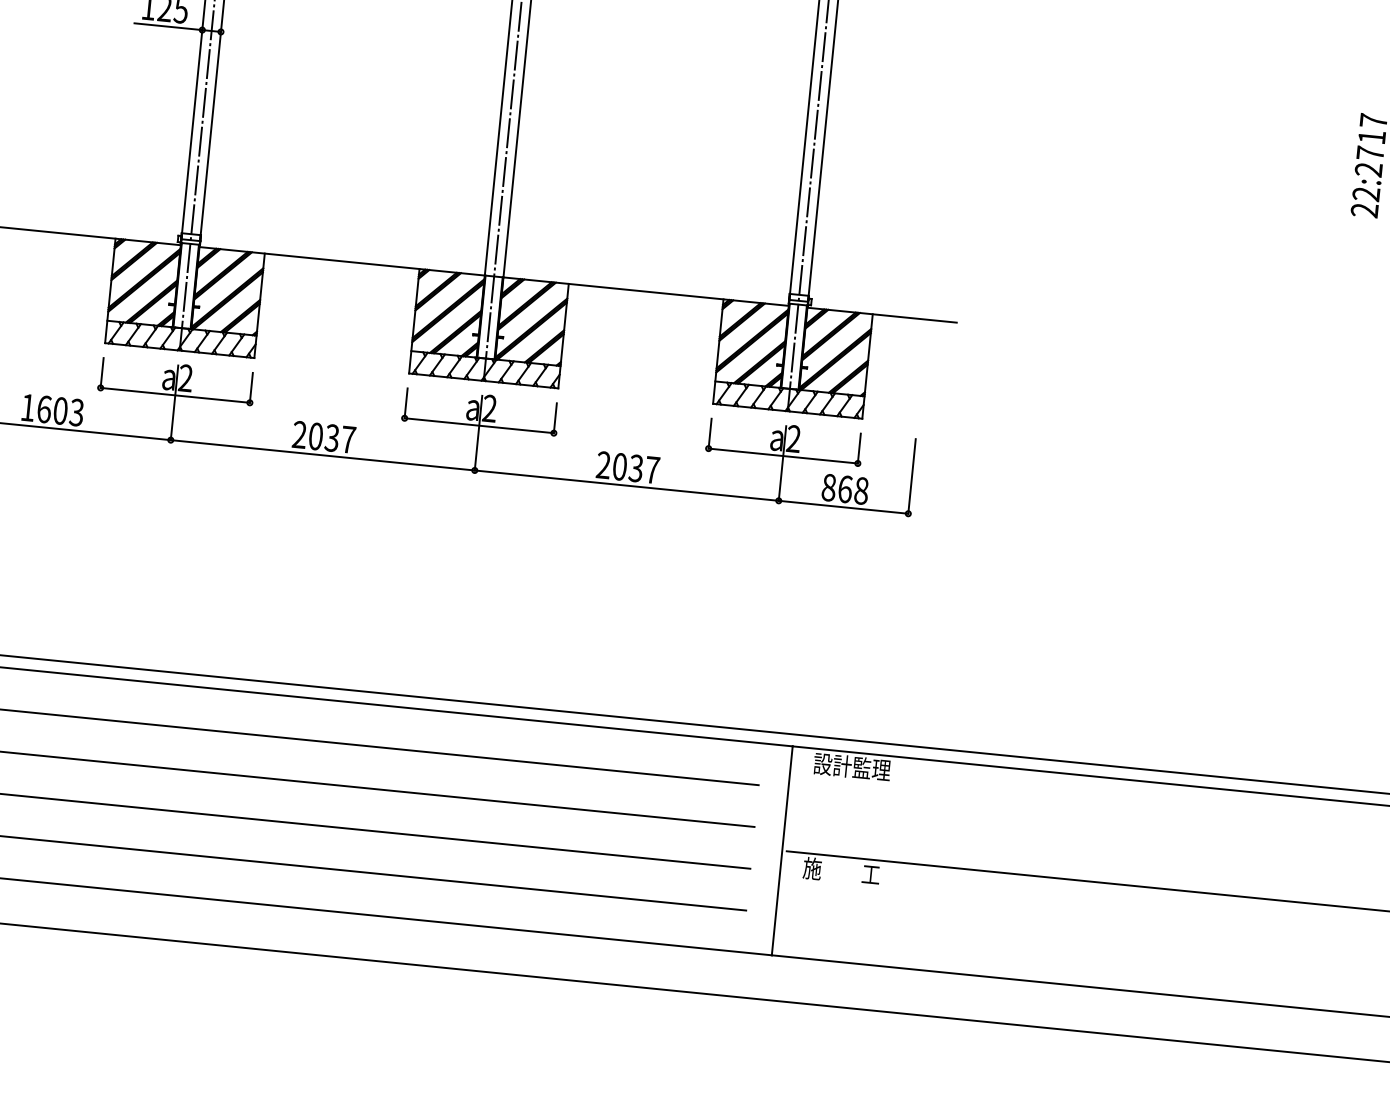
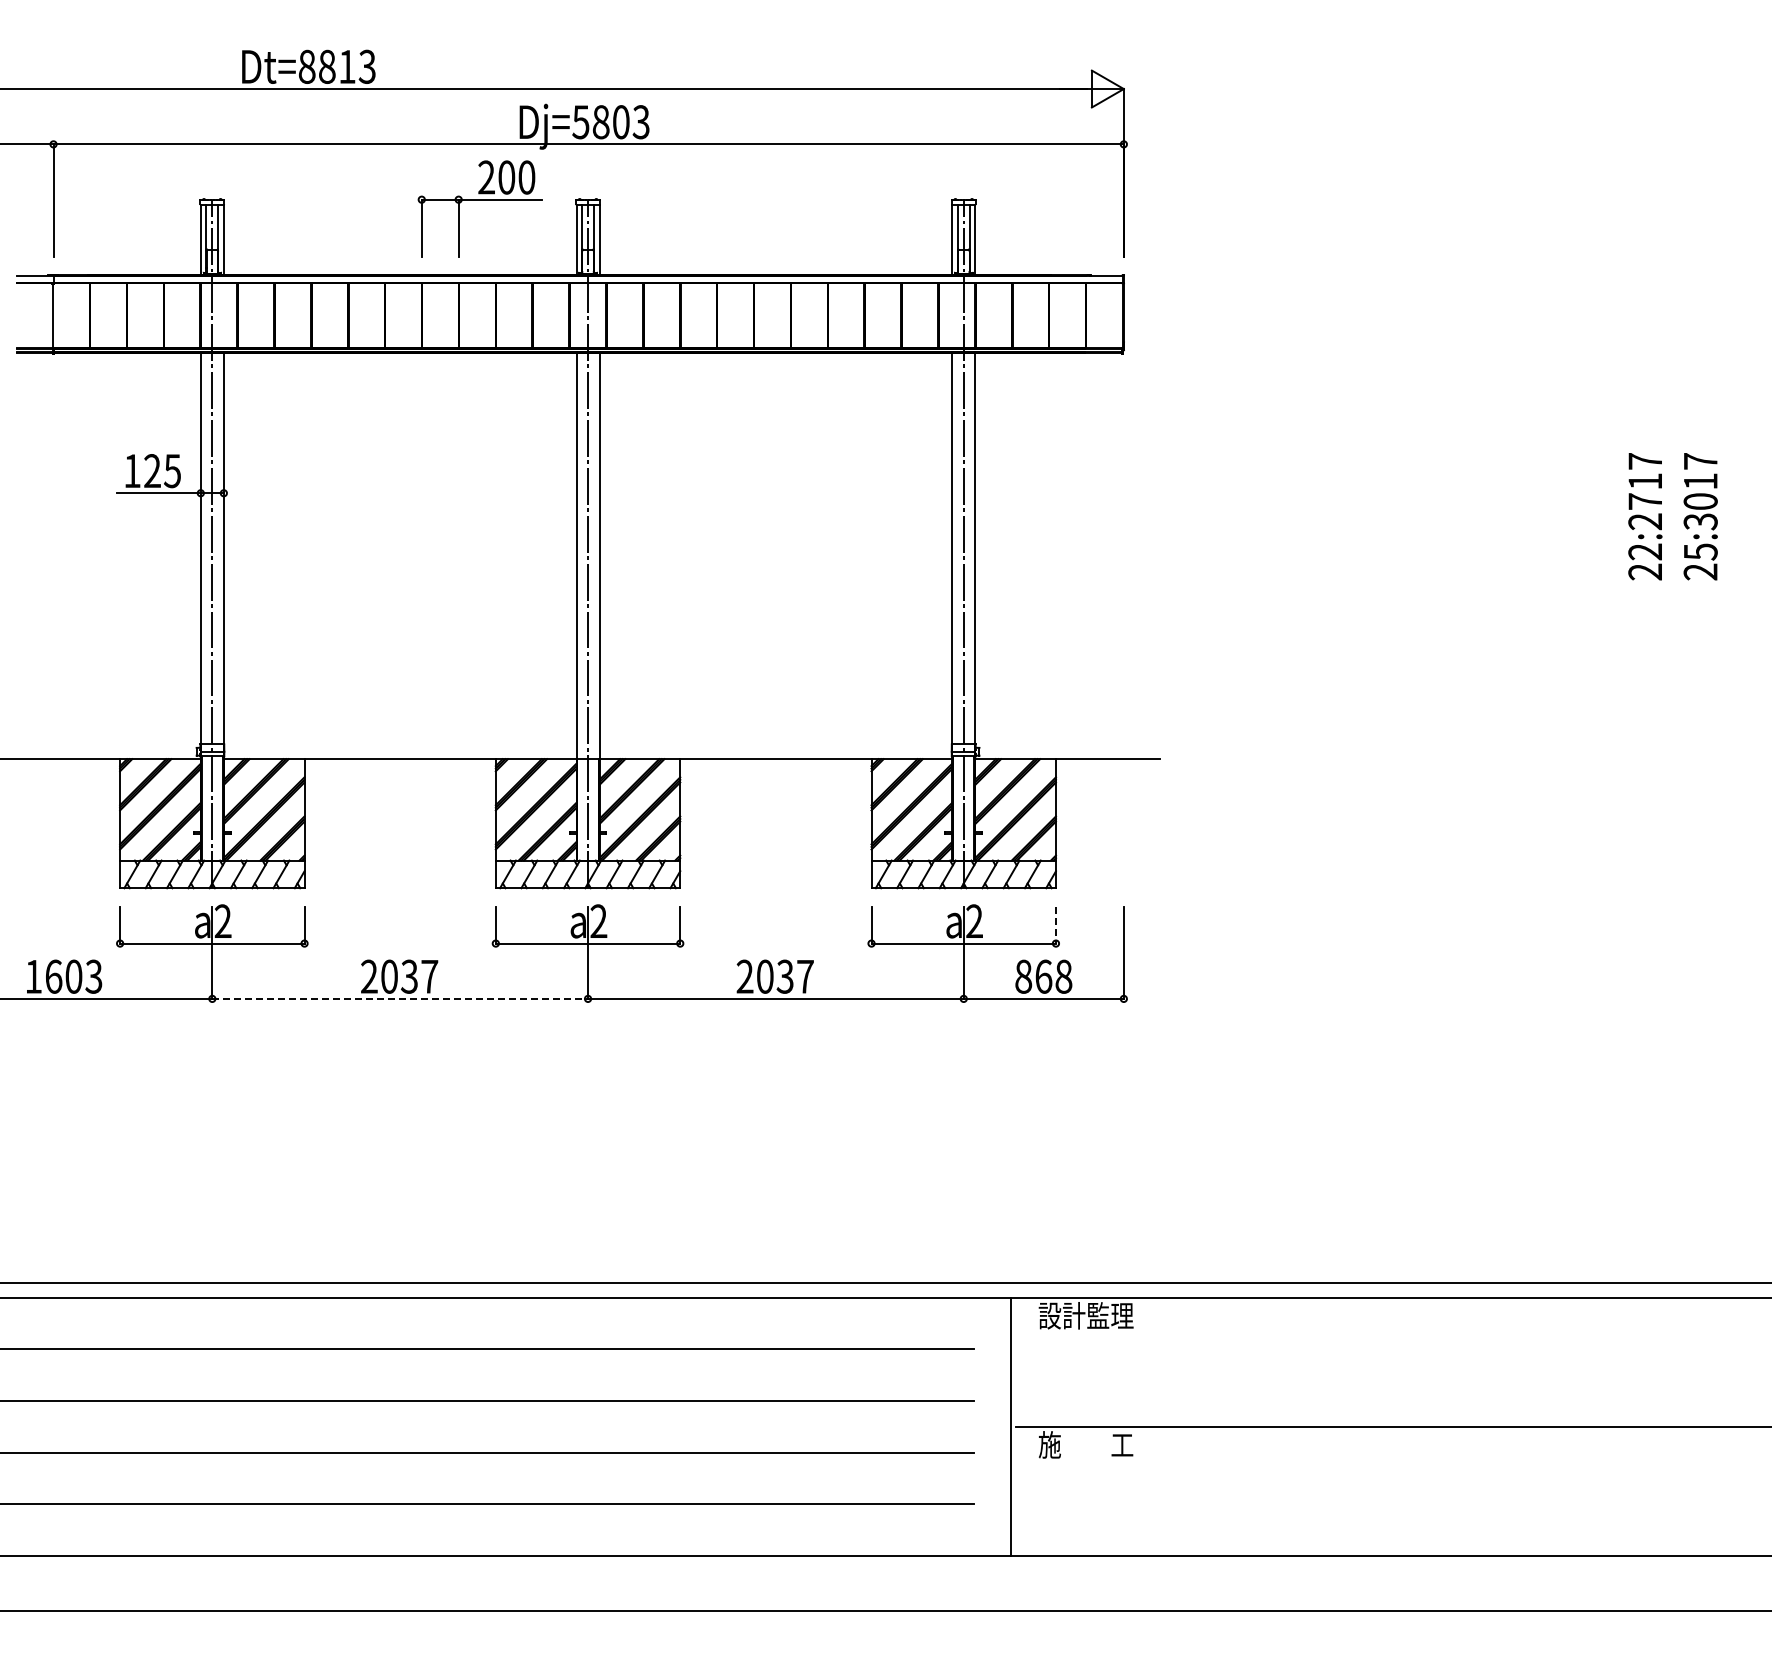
line: (858, 448) -> (1055, 925), solid -> dashed
line: (323, 455) -> (400, 998), solid -> dashed

